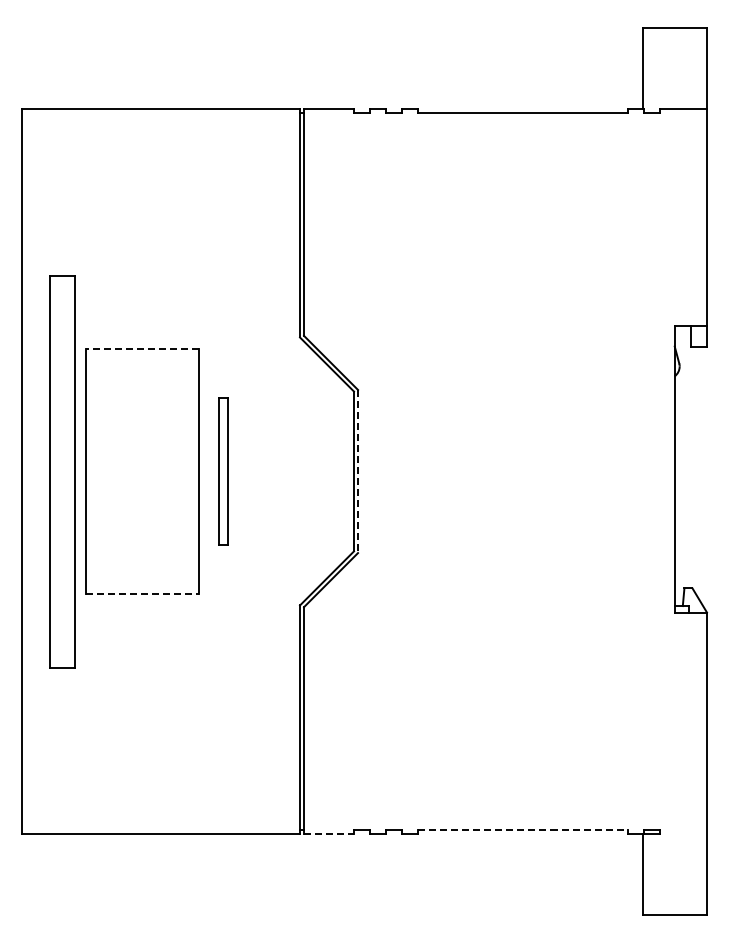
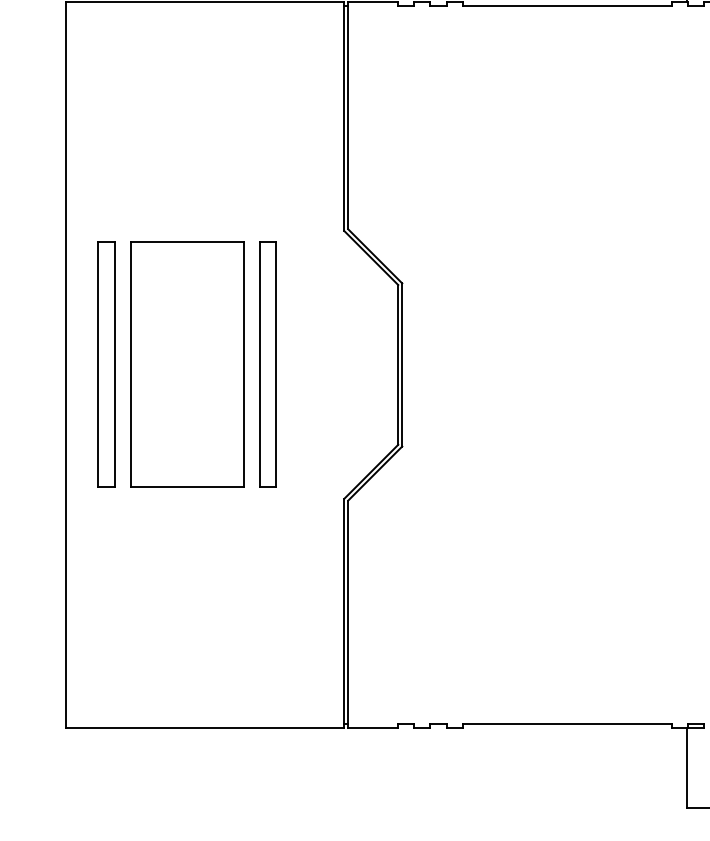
line: (142, 349) -> (186, 242), dashed -> solid
part: (61, 471) -> (105, 364), size x0.62
part: (223, 471) -> (267, 364), size x1.67
line: (358, 471) -> (402, 364), dashed -> solid
line: (143, 594) -> (187, 487), dashed -> solid
line: (523, 830) -> (567, 723), dashed -> solid
line: (329, 834) -> (373, 727), dashed -> solid

